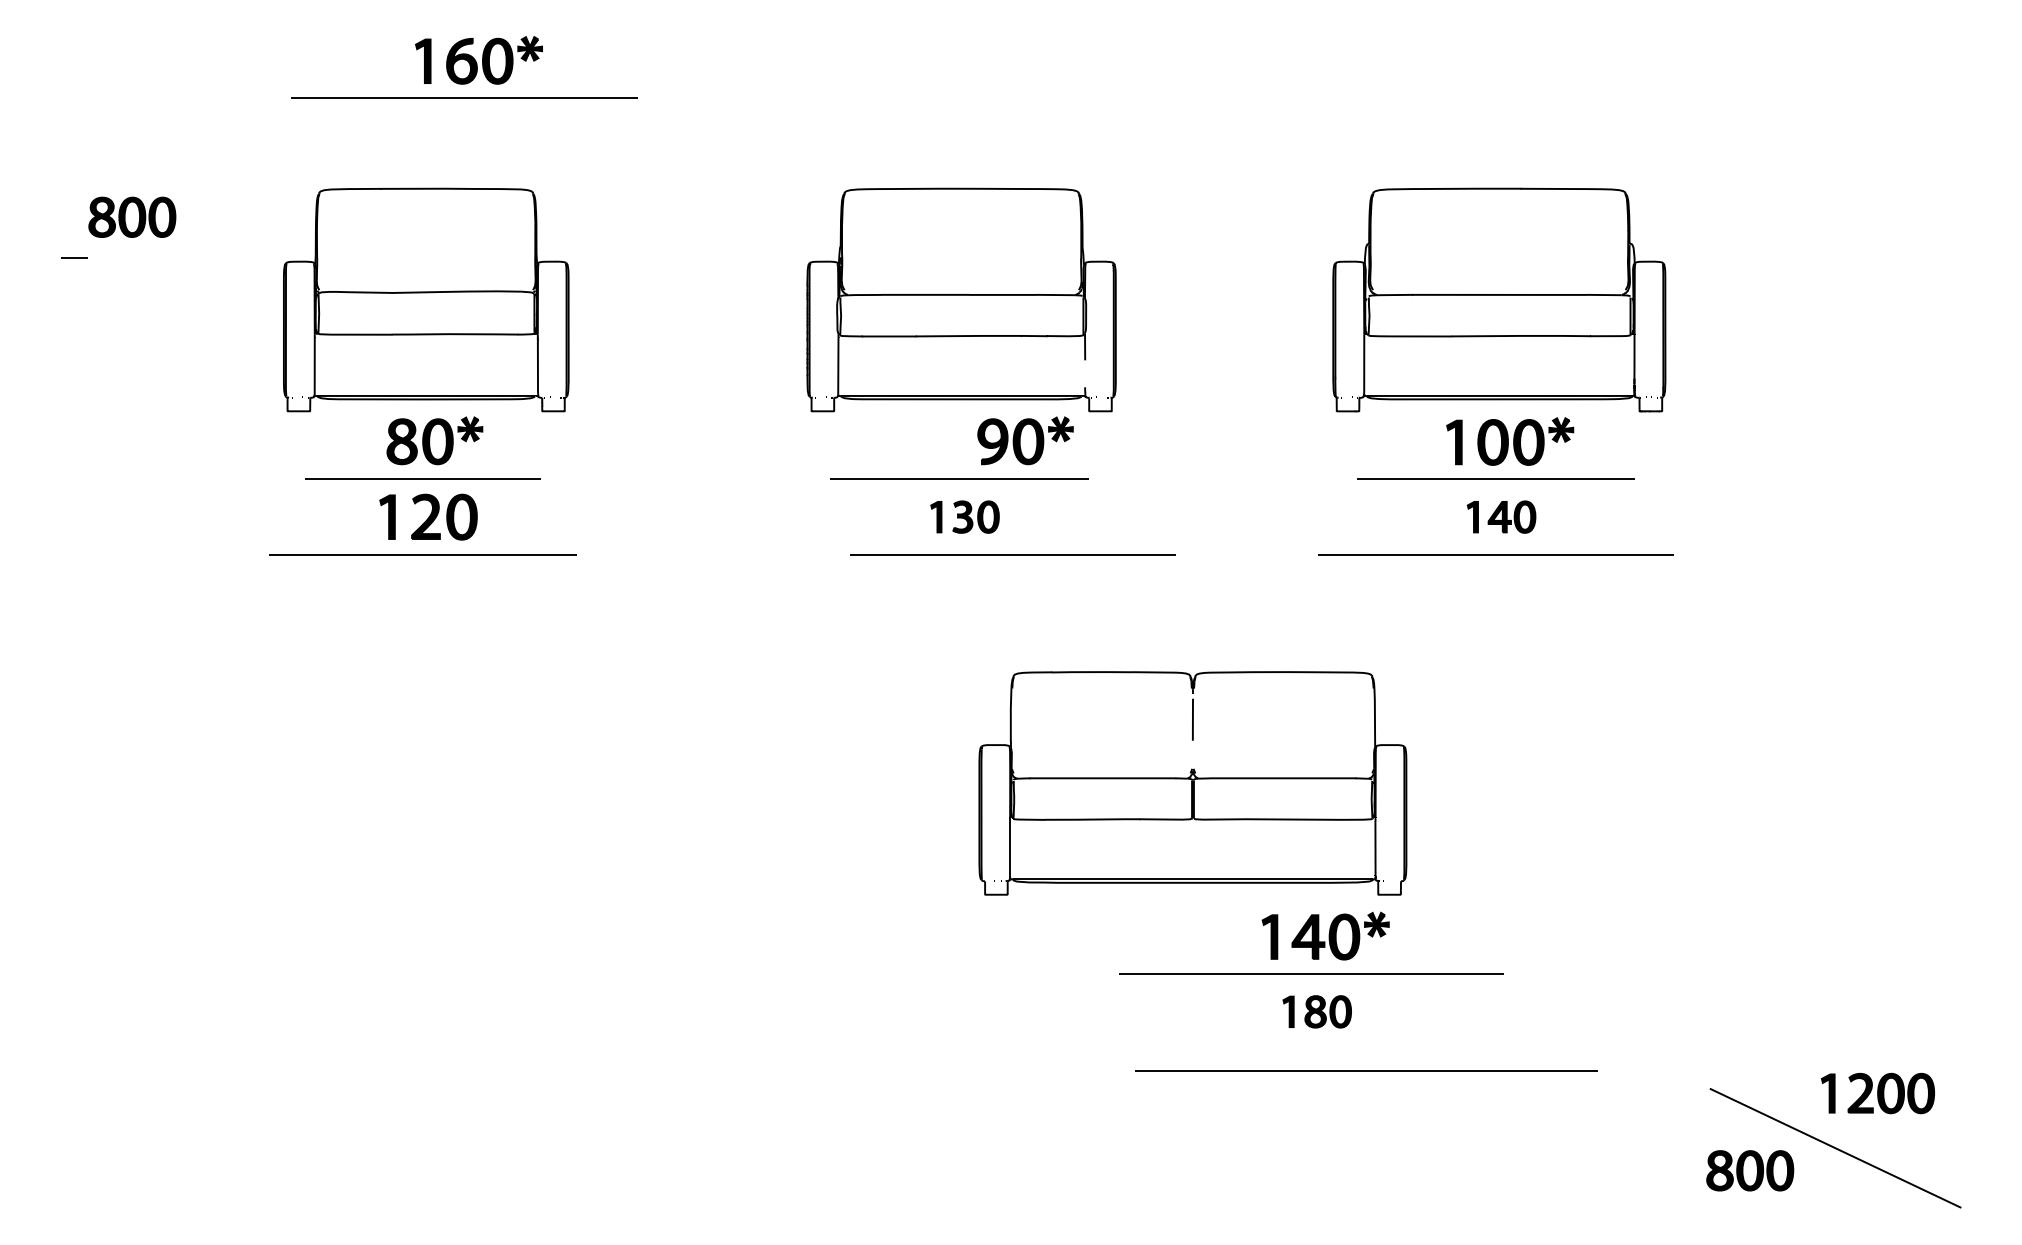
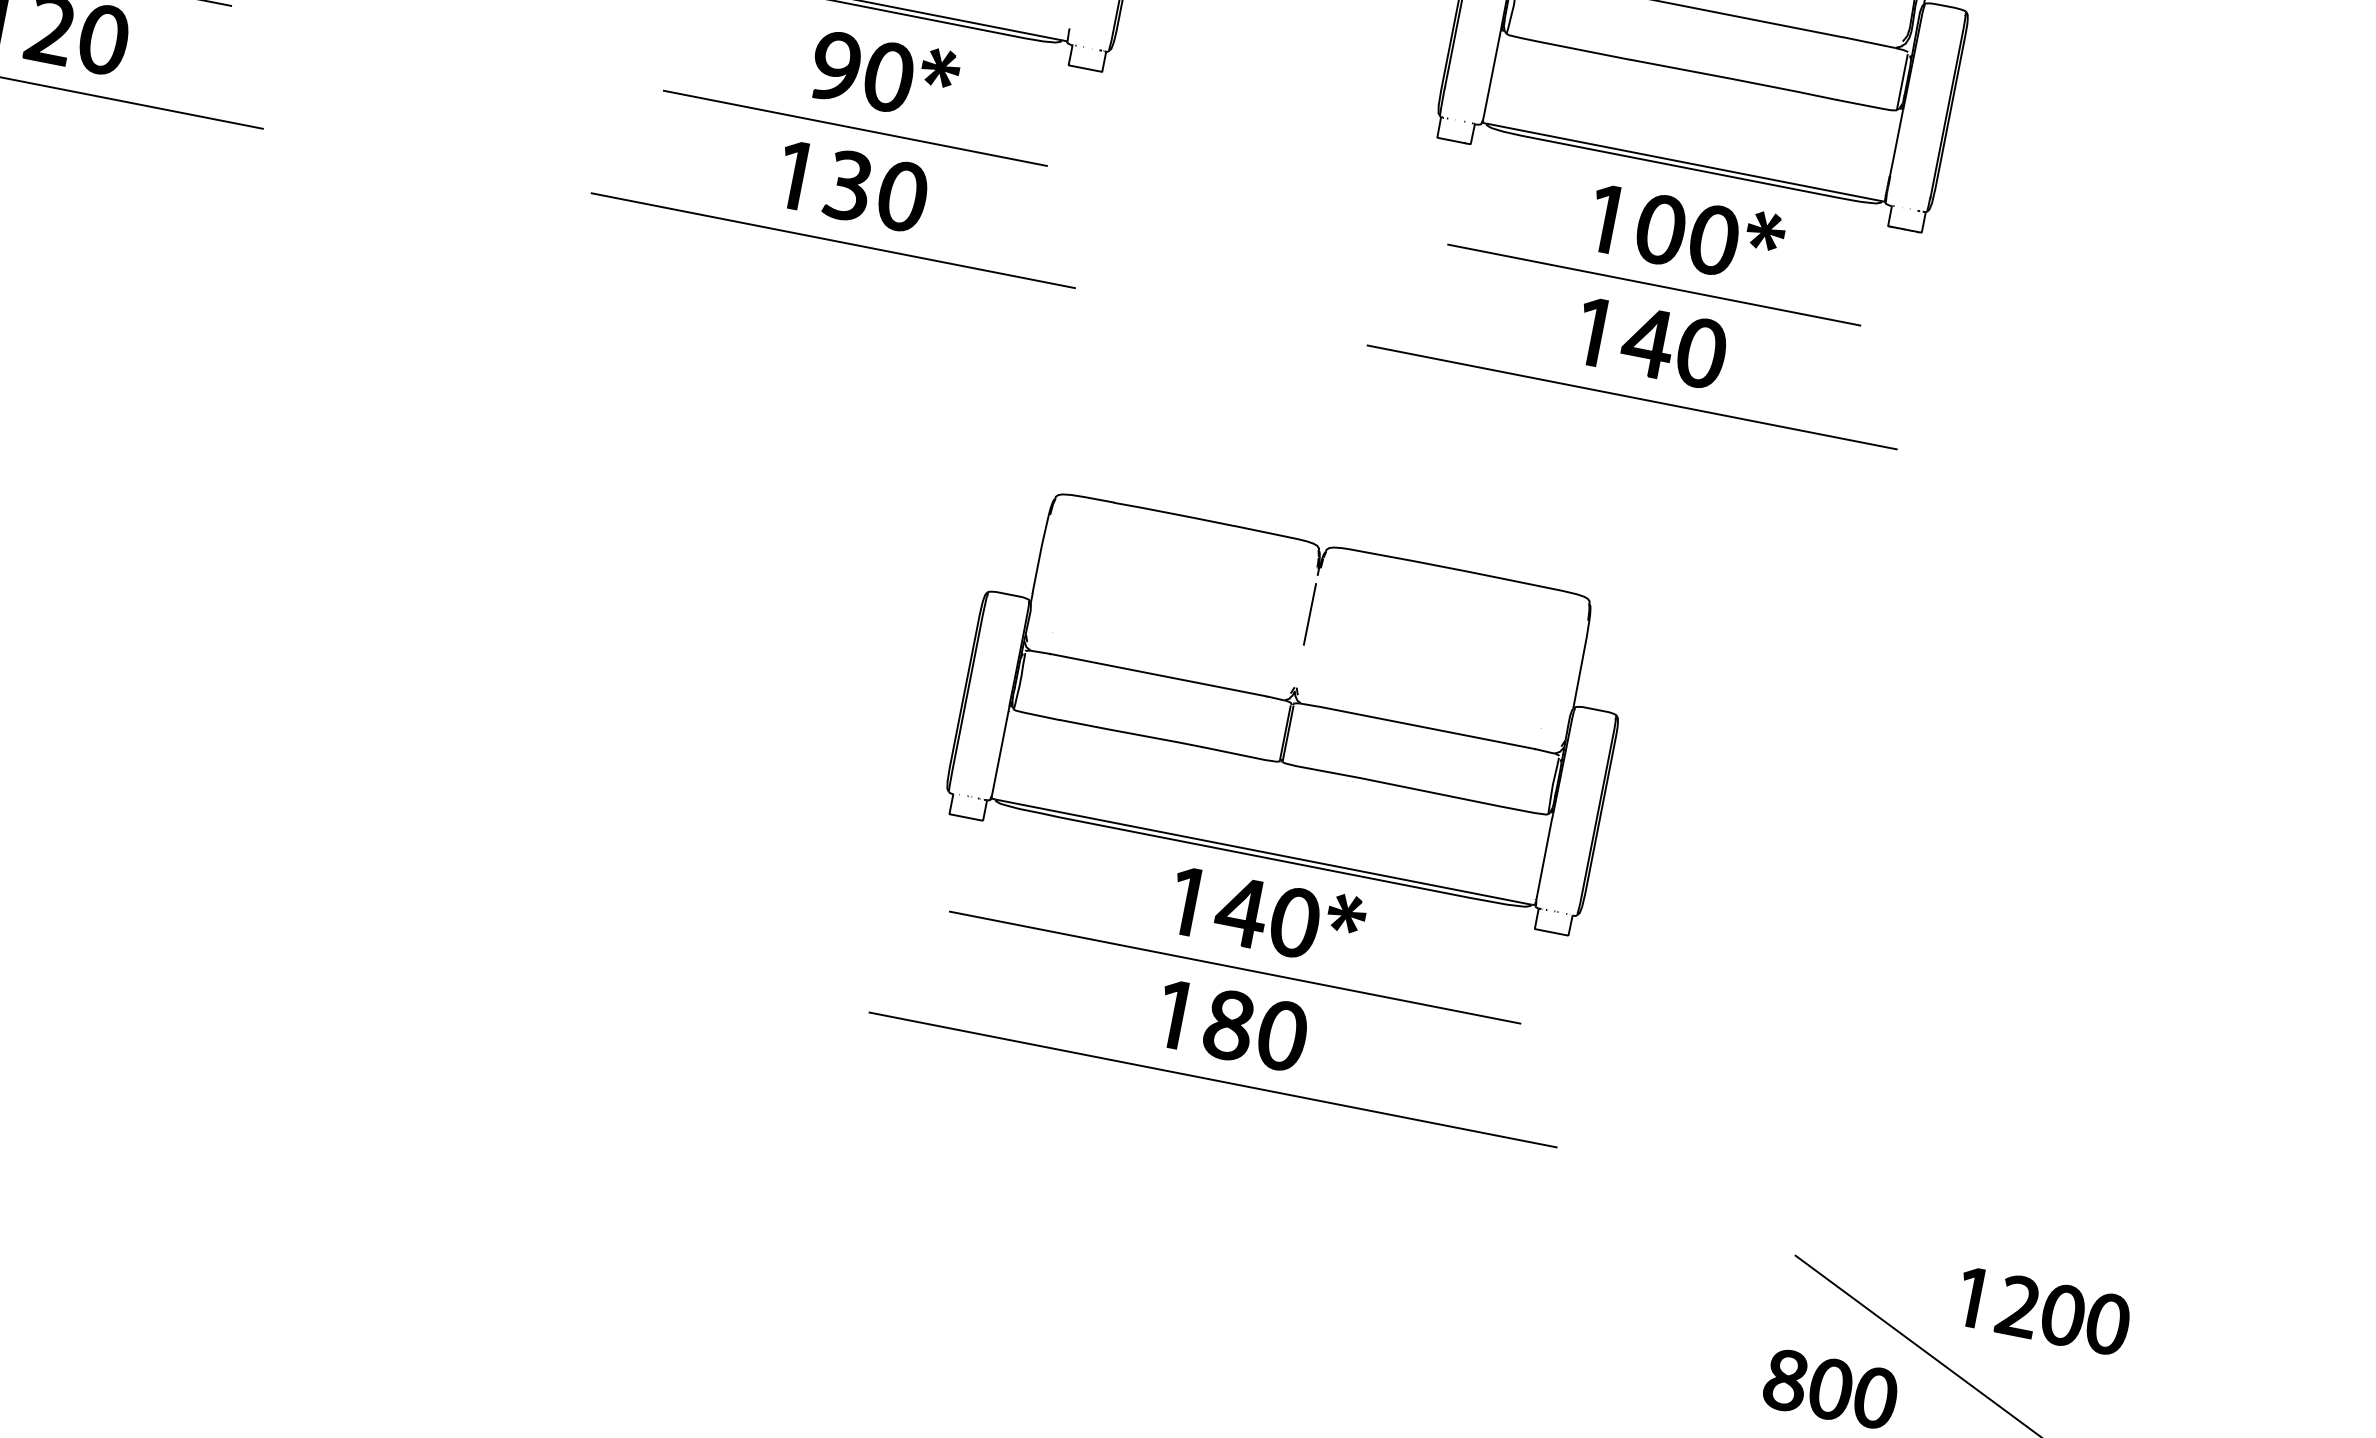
part: (1025, 440) -> (884, 74), moved
part: (964, 516) -> (852, 185), size x1.43
part: (1501, 516) -> (1651, 342), size x1.43
line: (1012, 554) -> (832, 240), moved
part: (1192, 783) -> (1290, 709), moved
part: (1317, 1011) -> (1233, 1025), size x1.43
line: (1366, 1070) -> (1213, 1079), moved

